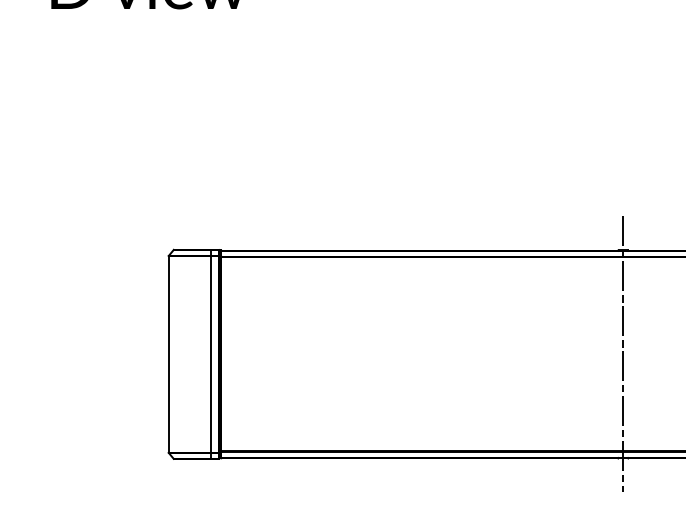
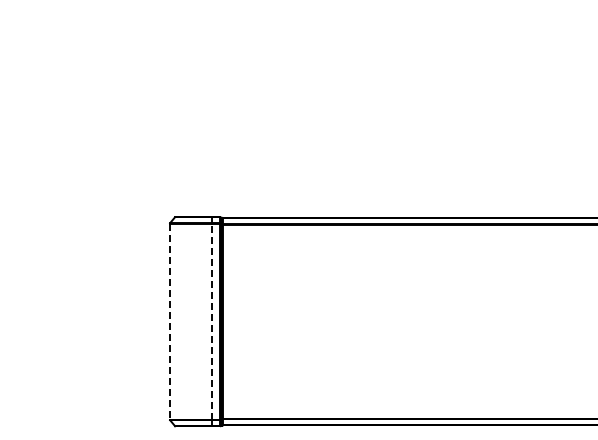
line: (210, 353) -> (211, 320), solid -> dashed
line: (168, 354) -> (169, 321), solid -> dashed

